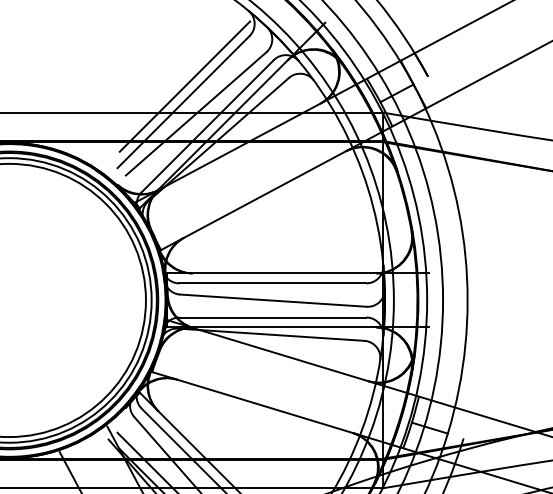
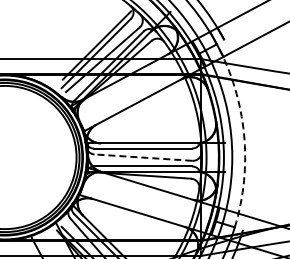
arc: (466, 256) -> (244, 134), solid -> dashed
line: (273, 300) -> (143, 157), solid -> dashed

